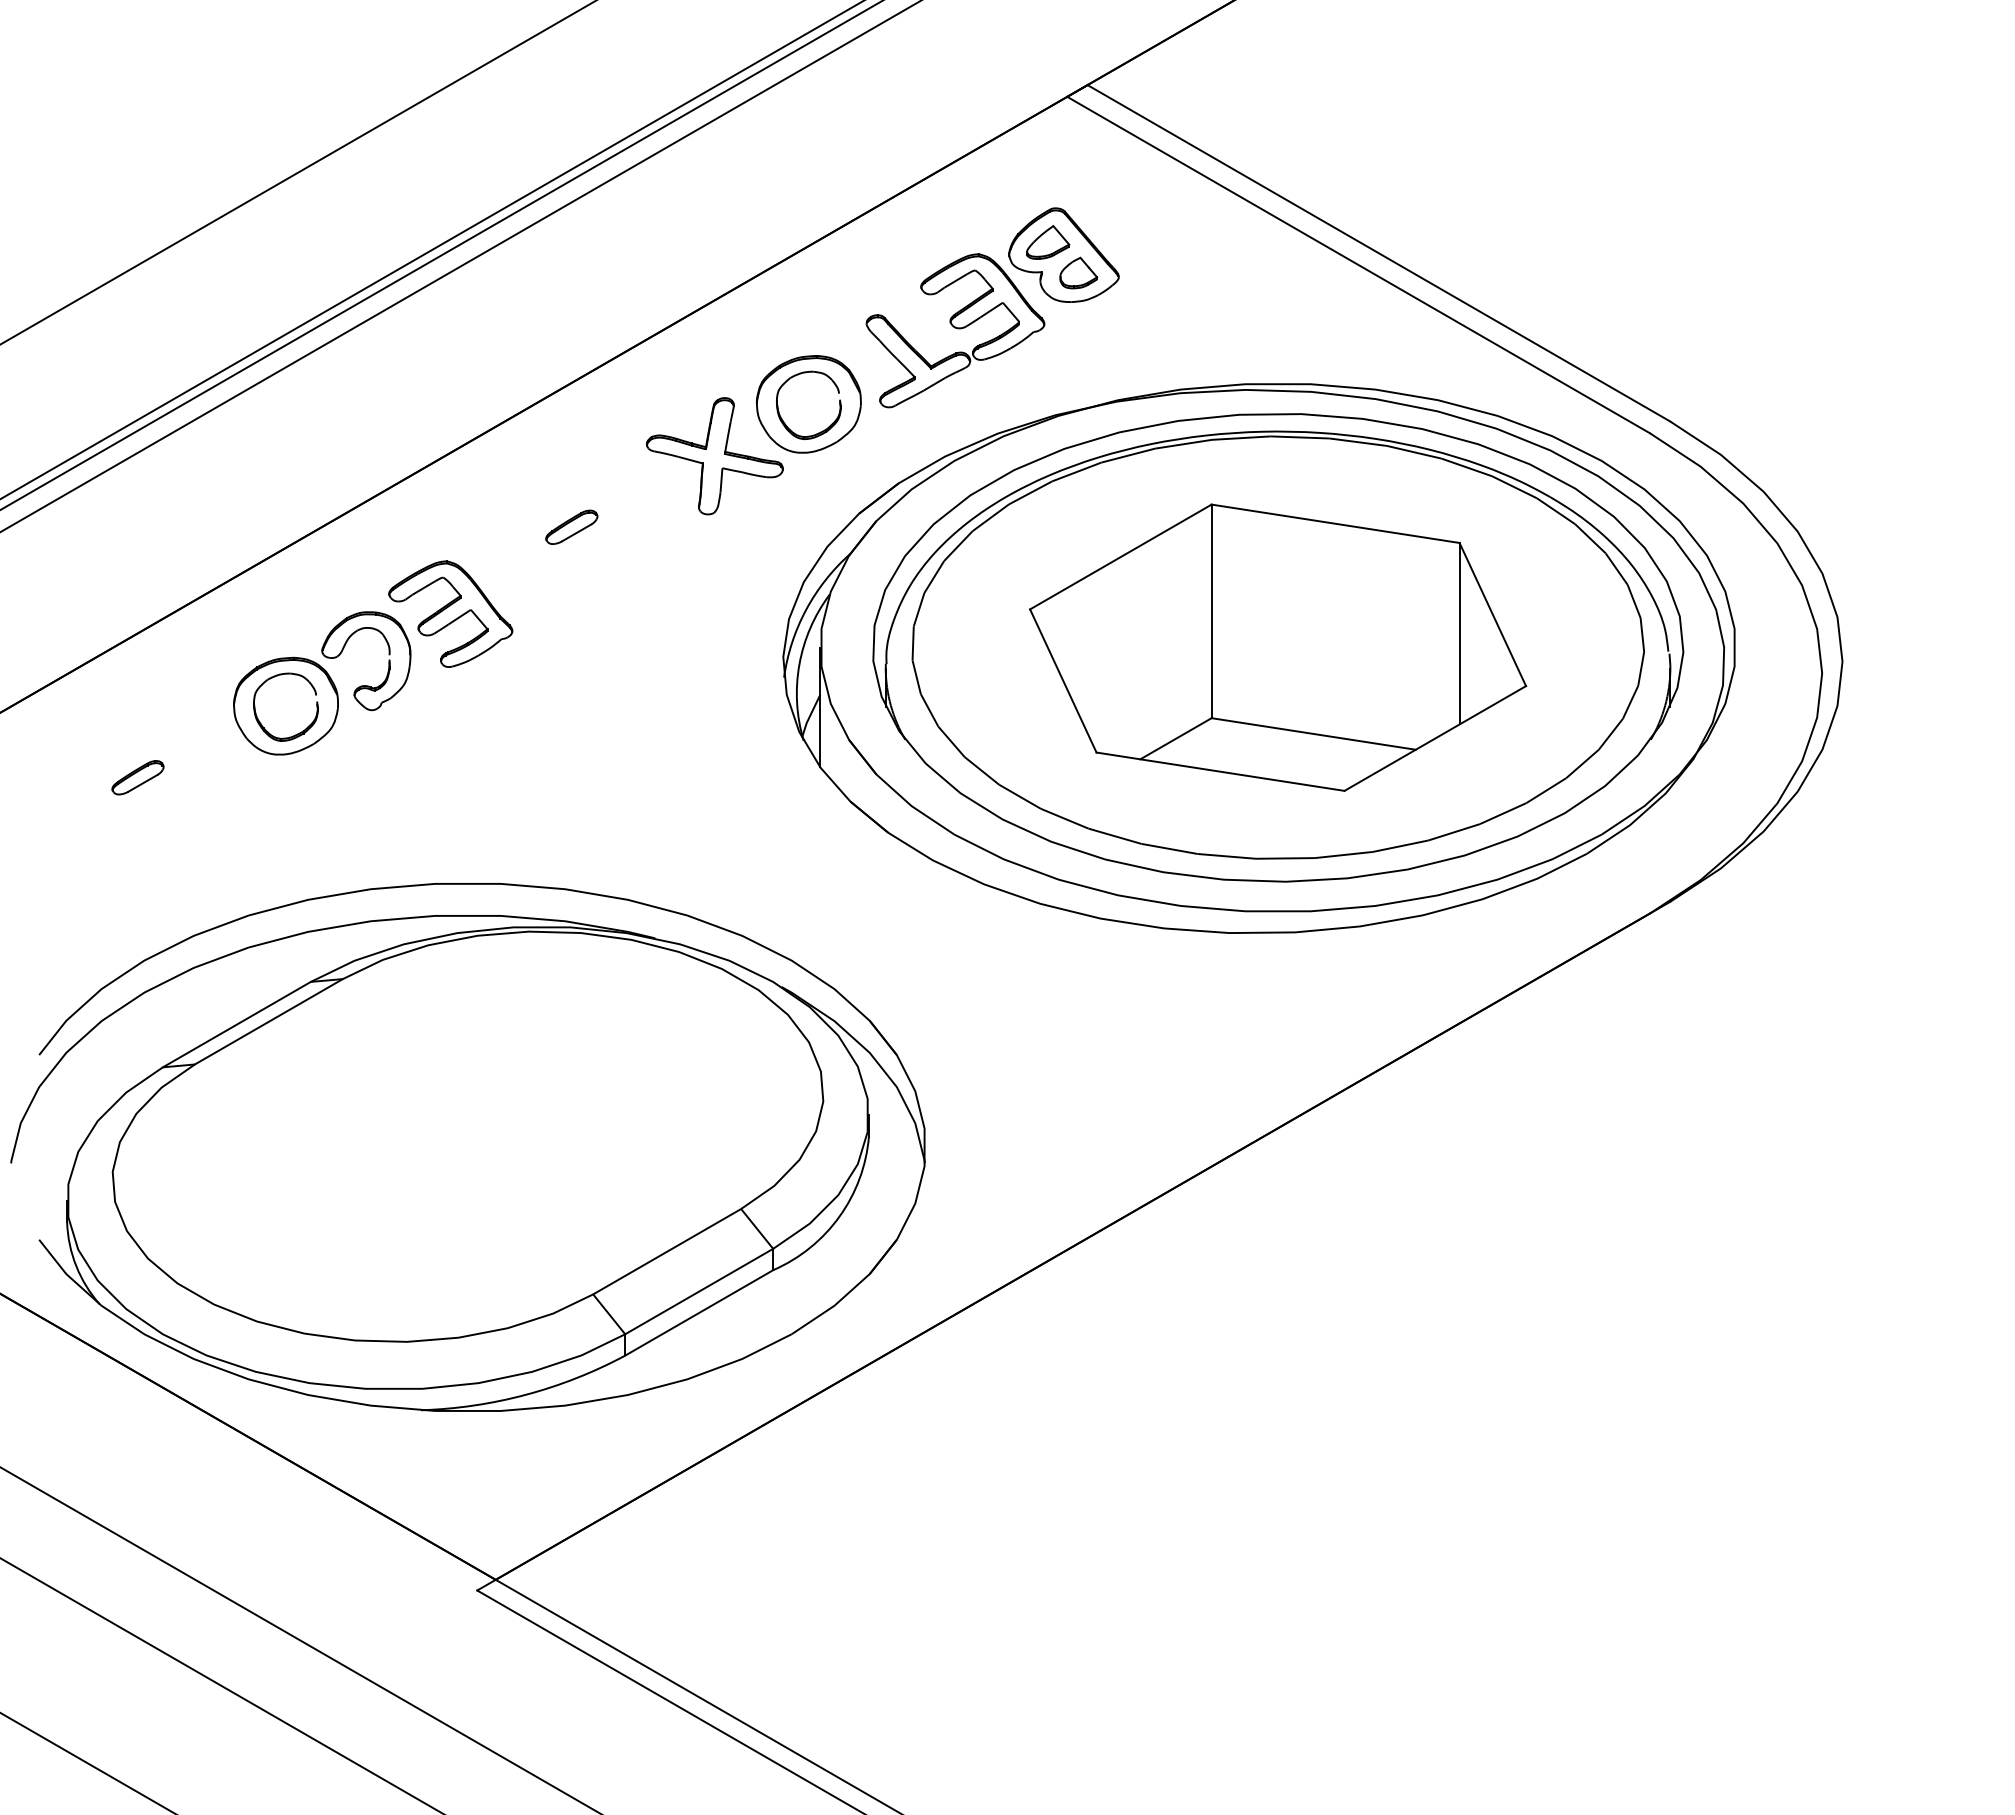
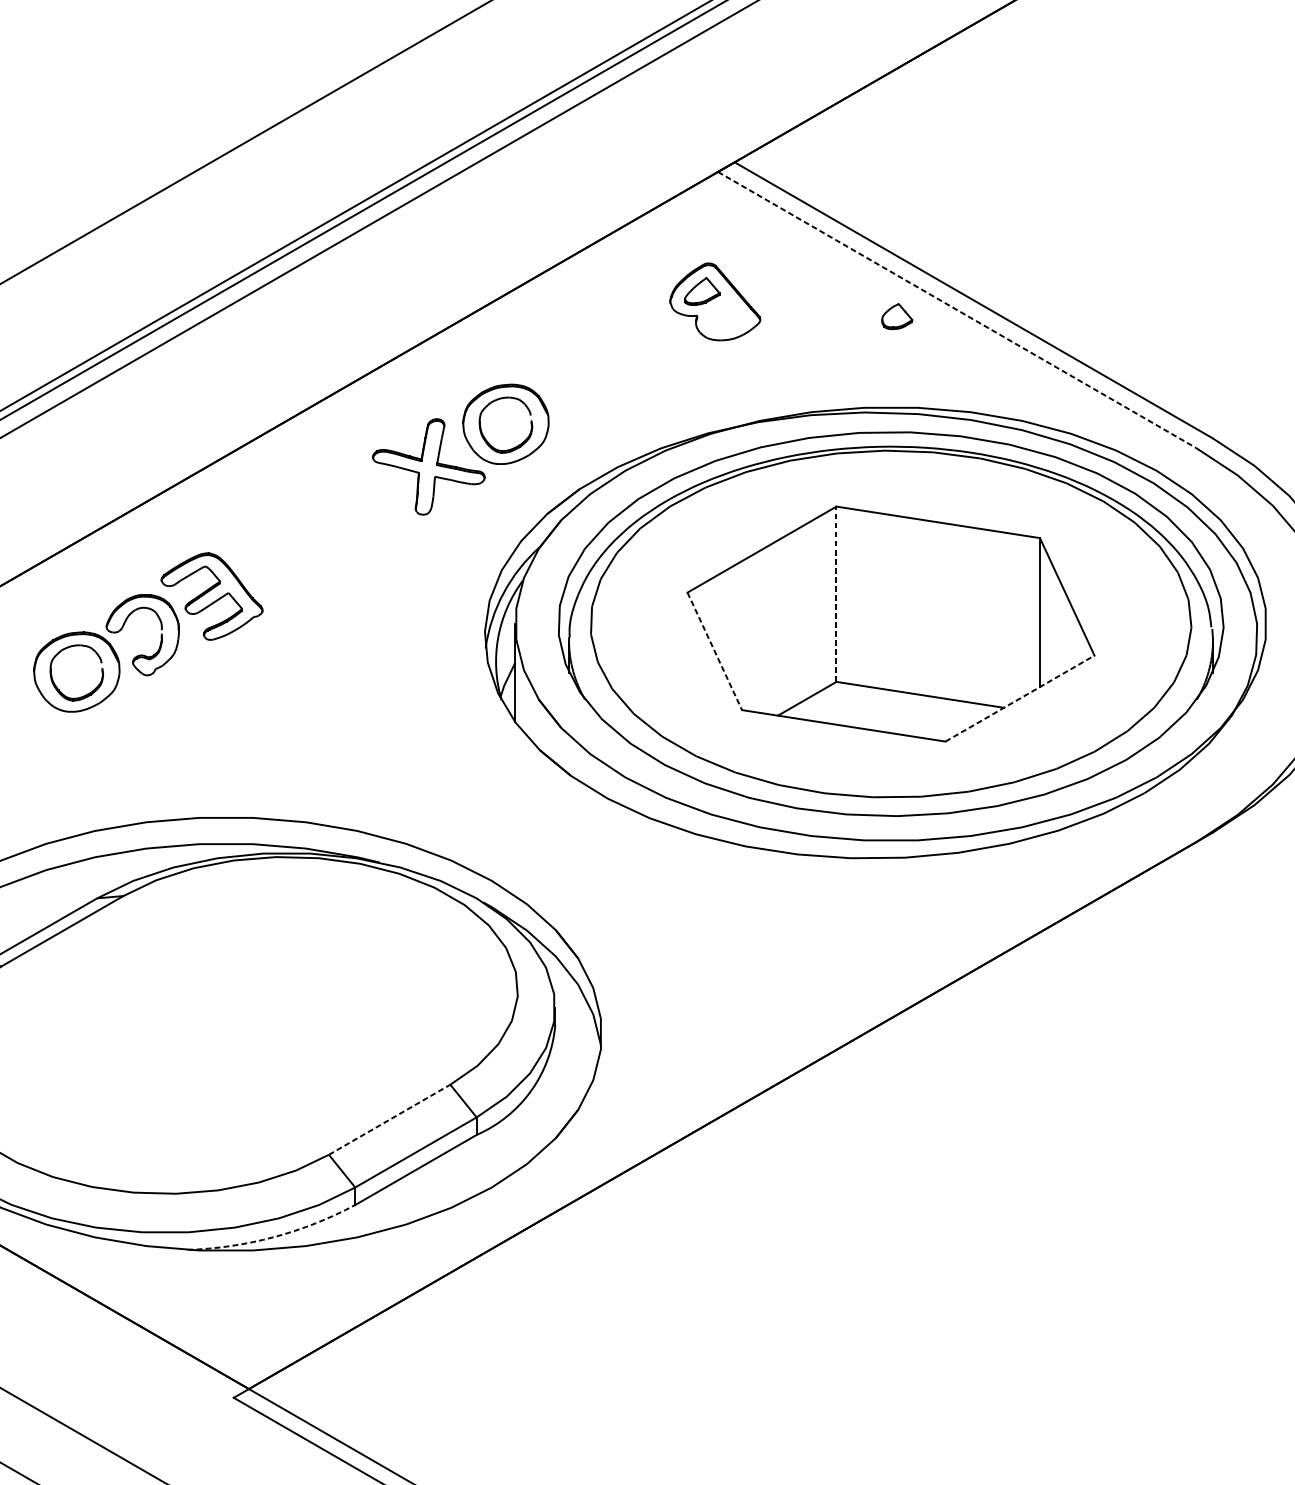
line: (1358, 265) -> (957, 310), solid -> dashed
part: (1078, 272) -> (897, 316), moved
part: (955, 330) -> (626, 363), removed
part: (571, 526) -> (311, 524), removed
line: (1211, 611) -> (836, 594), solid -> dashed
line: (1063, 680) -> (714, 650), solid -> dashed
line: (1435, 738) -> (1020, 698), solid -> dashed
line: (667, 1251) -> (389, 1119), solid -> dashed
arc: (526, 1394) -> (274, 1236), solid -> dashed

